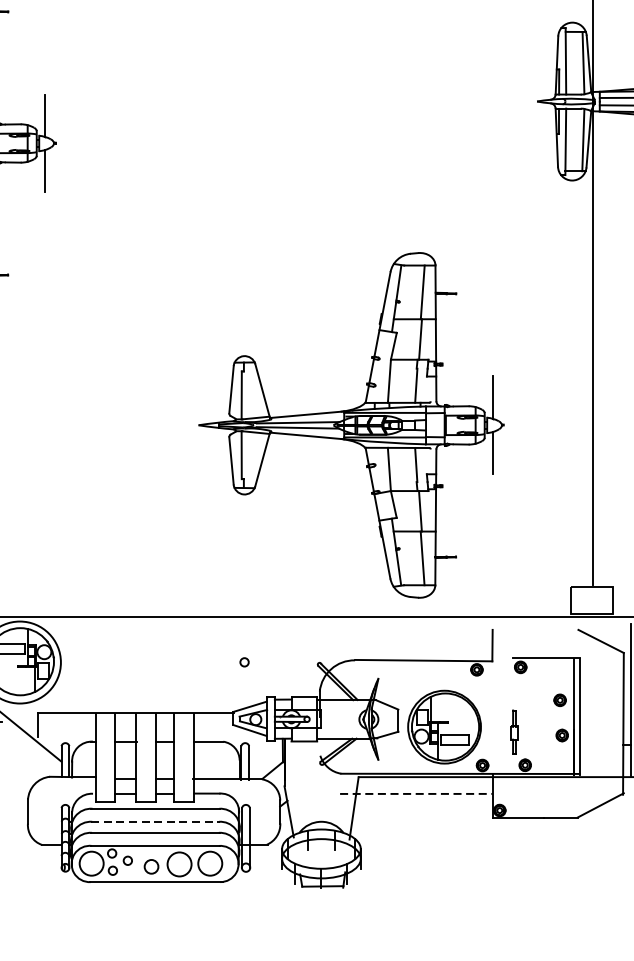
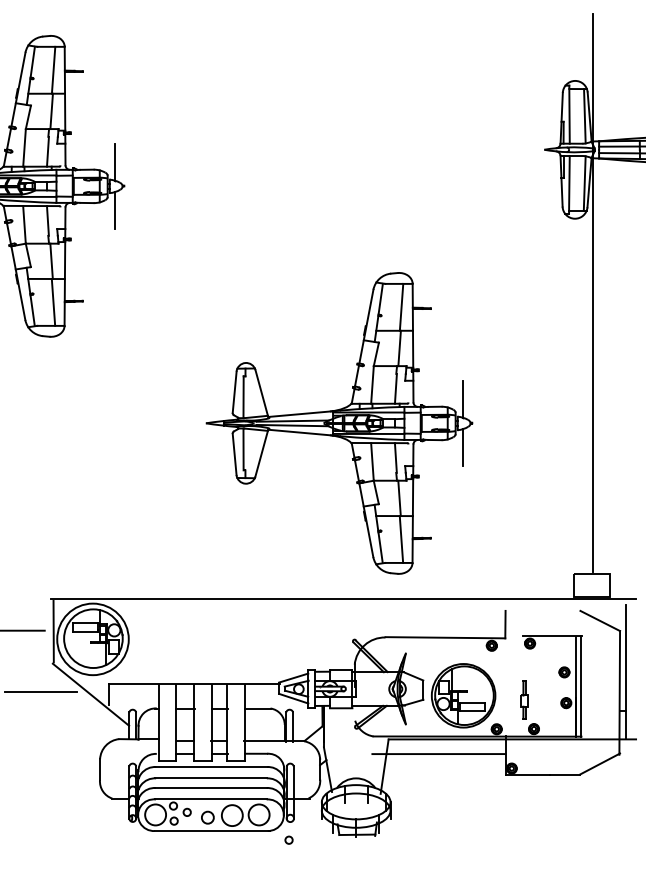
part: (351, 425) -> (339, 423), moved
circle: (243, 661) -> (288, 839), moved
line: (415, 794) -> (438, 754), dashed -> solid
line: (155, 821) -> (211, 778), dashed -> solid

